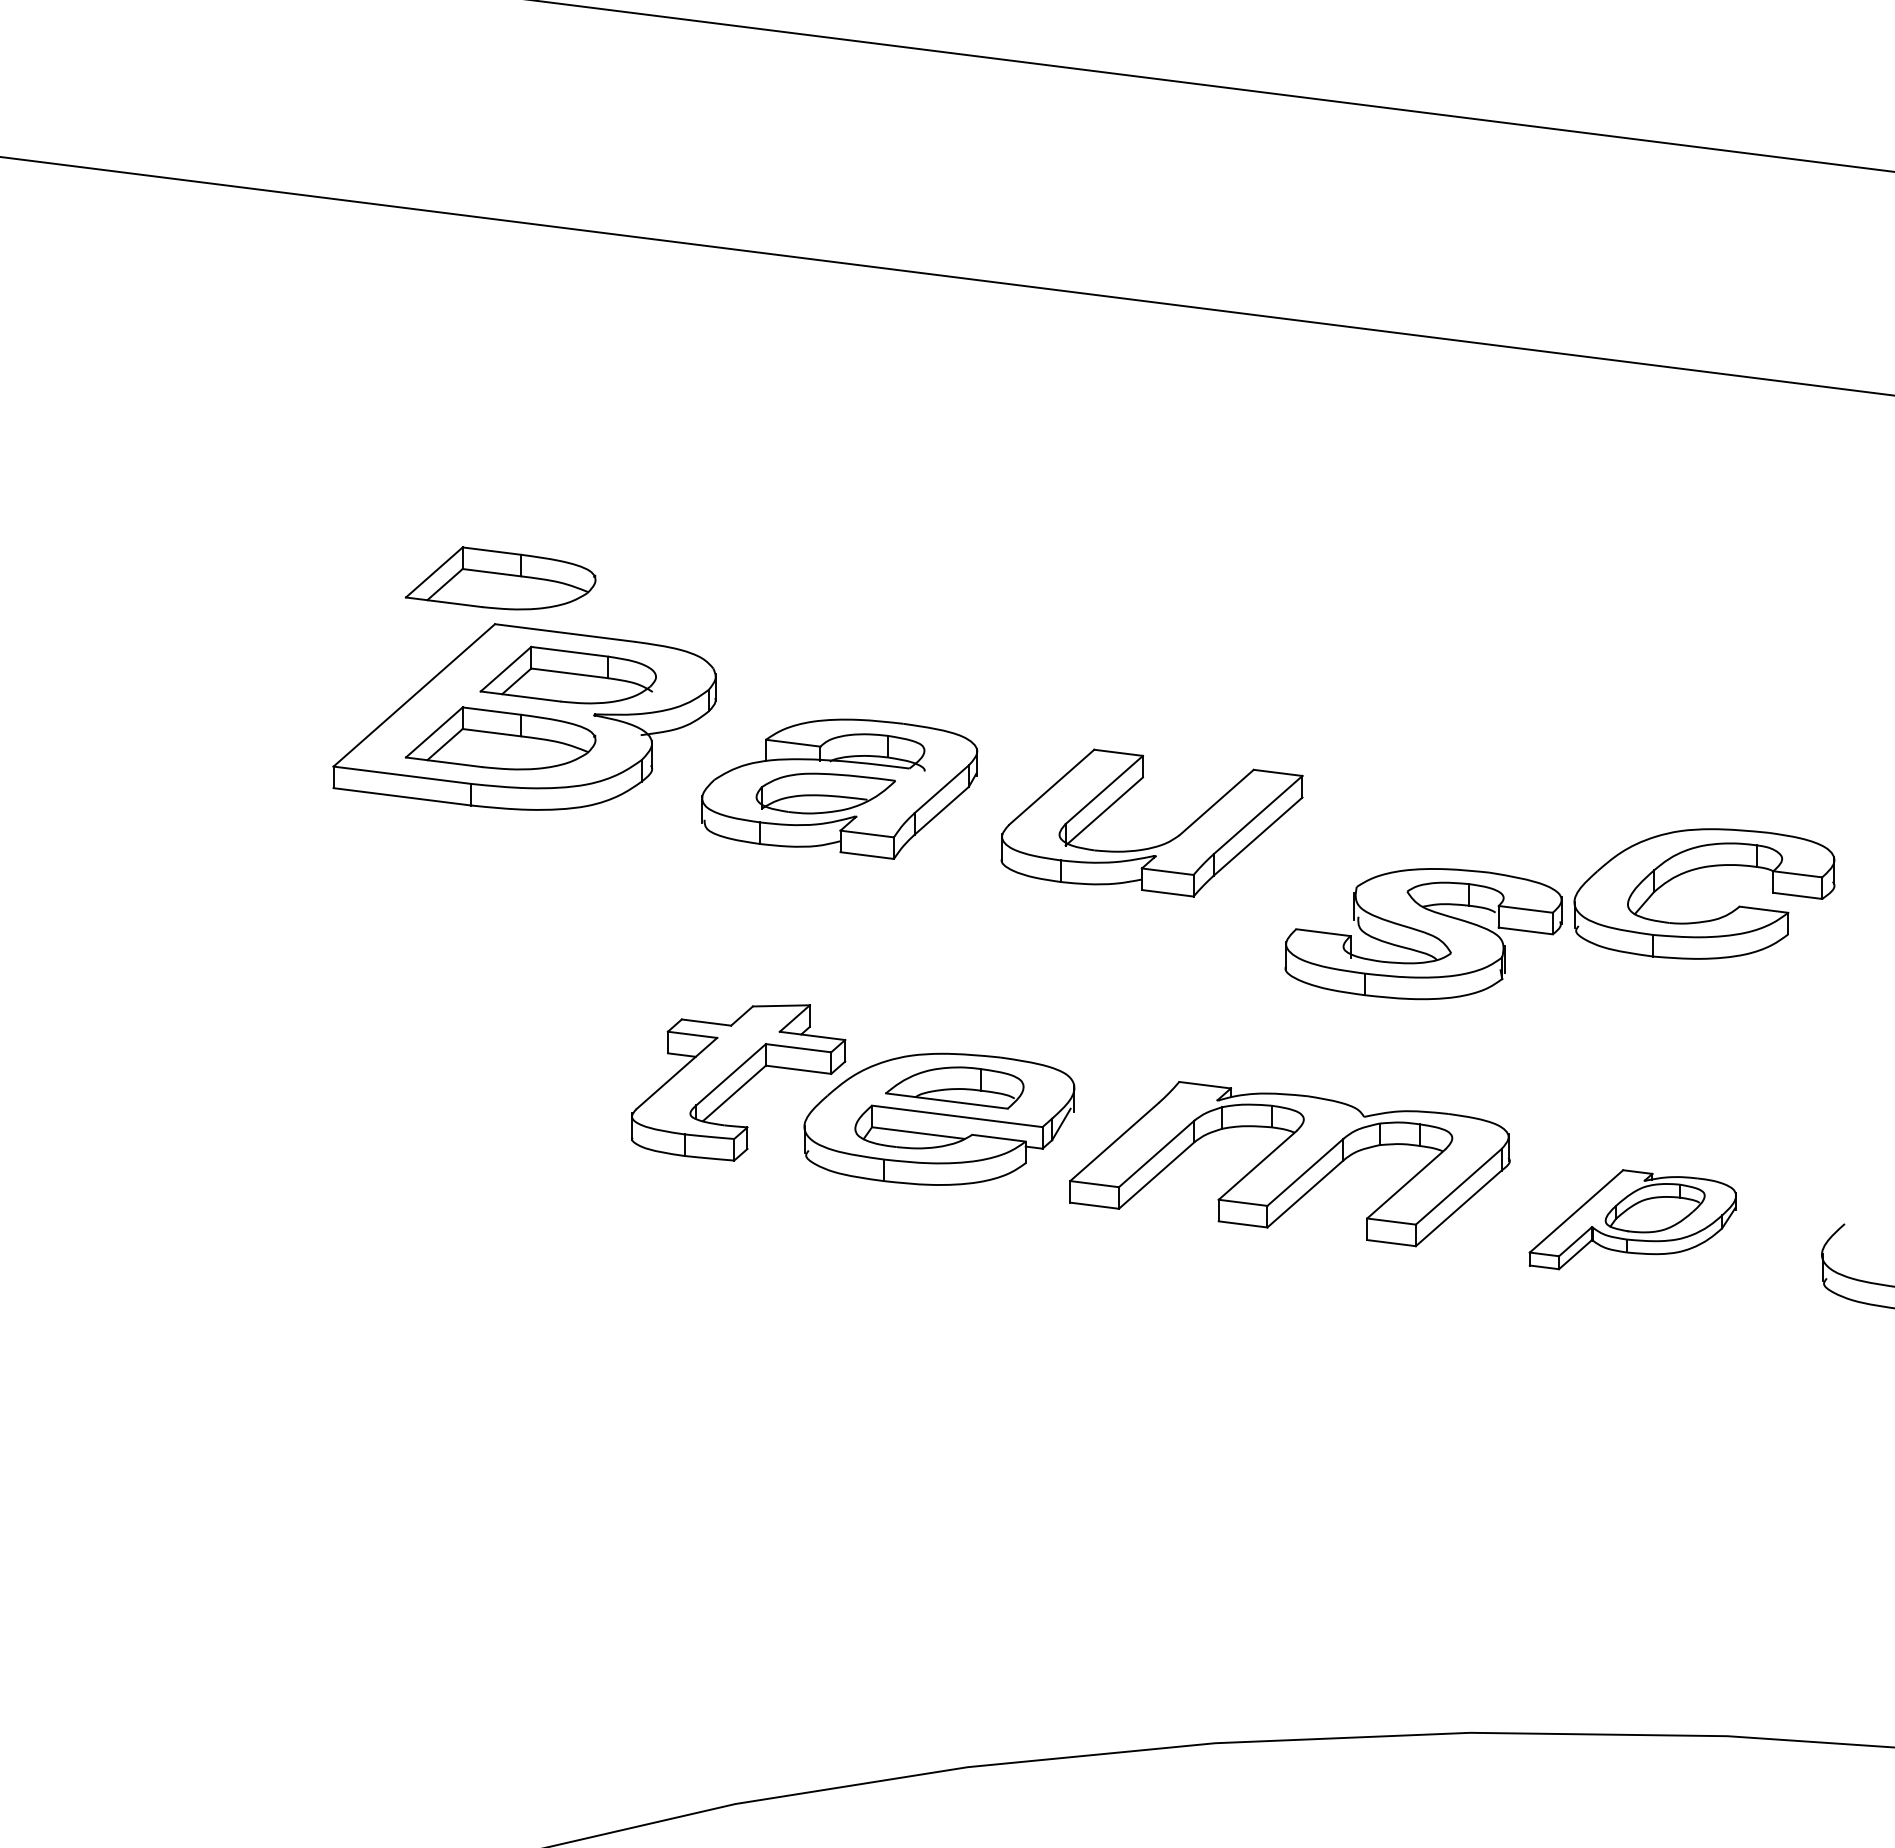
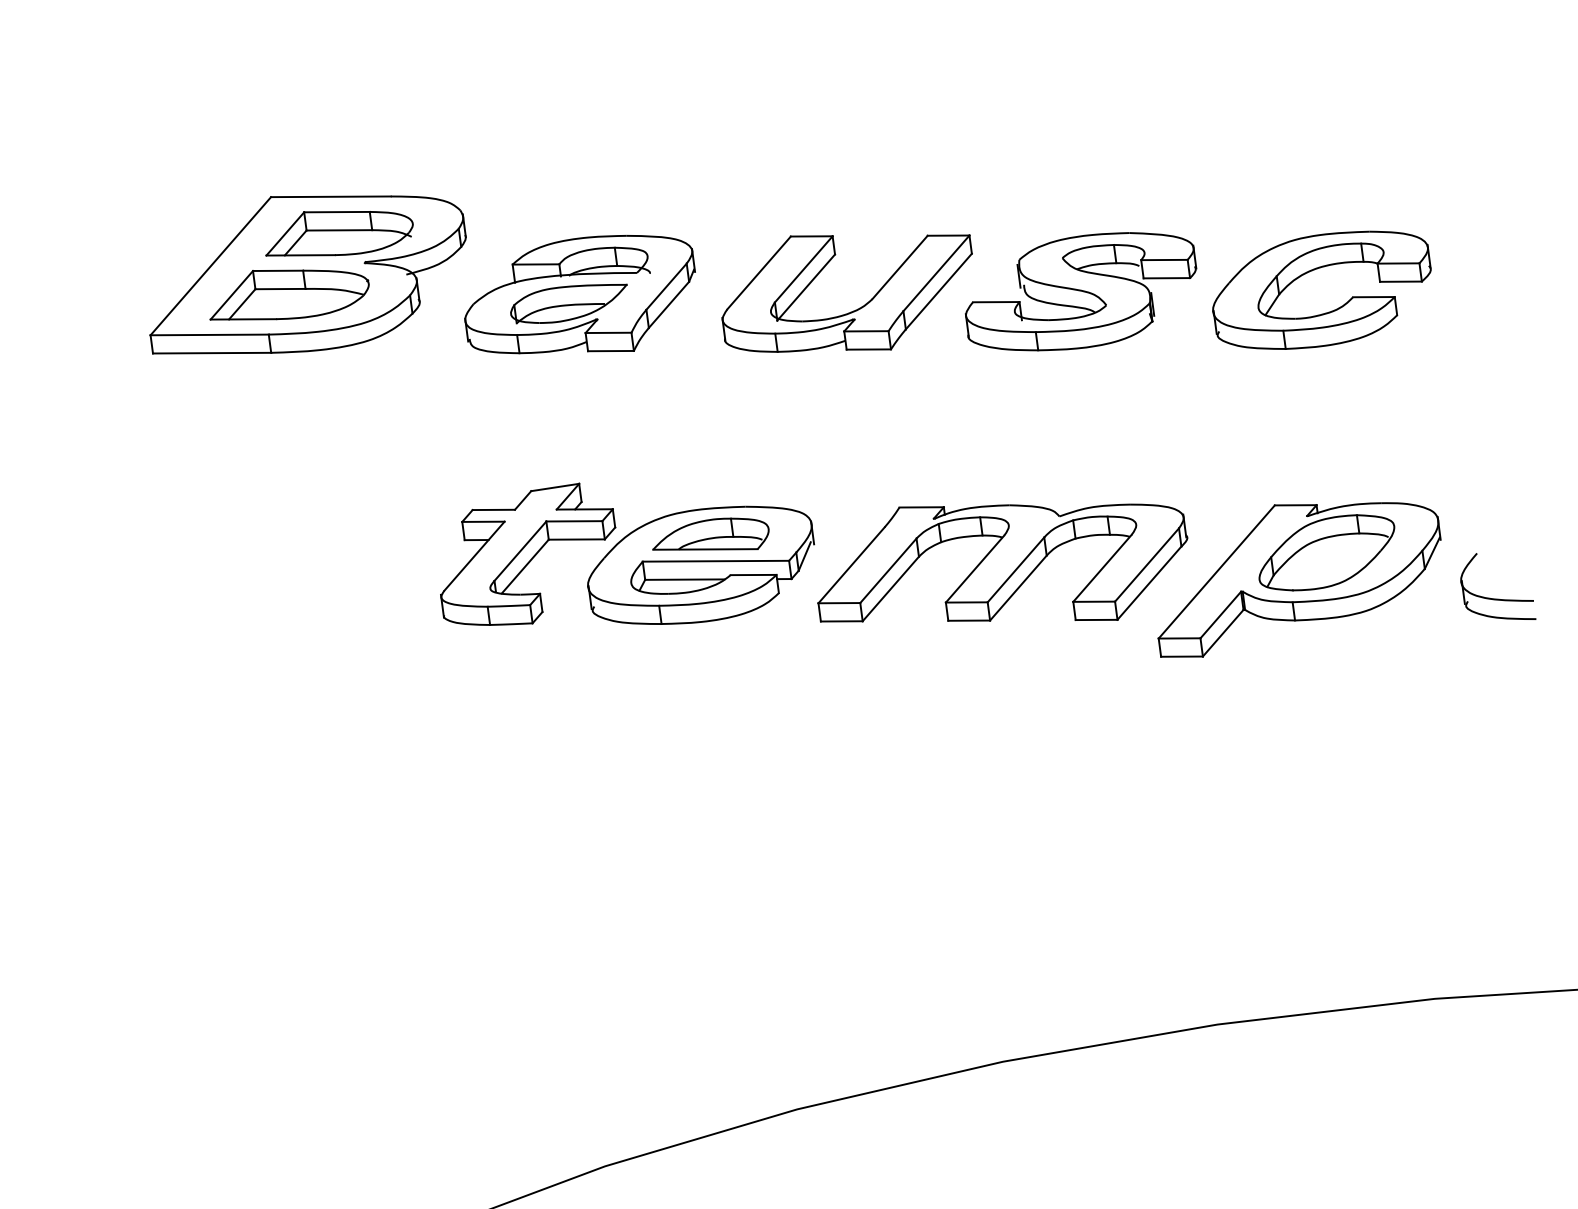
part: (500, 578) -> (270, 157), removed
part: (1423, 934) -> (1080, 292), moved
part: (1632, 1219) -> (1297, 573), size x1.67

